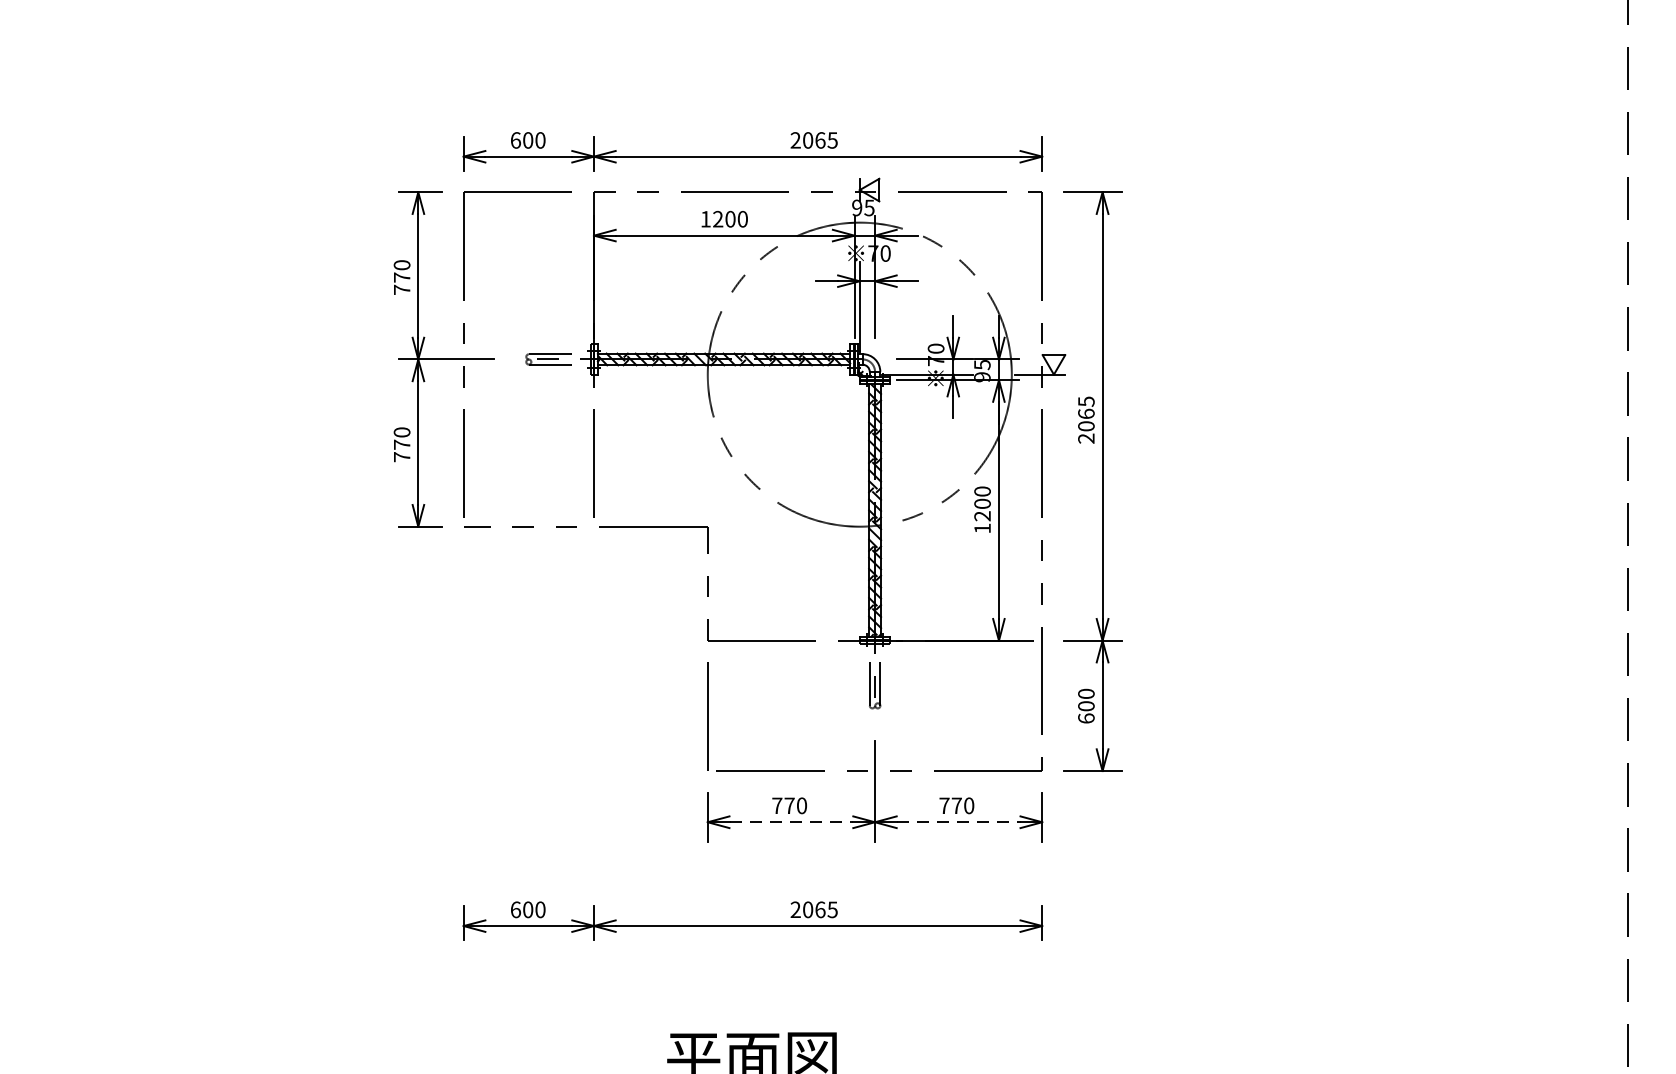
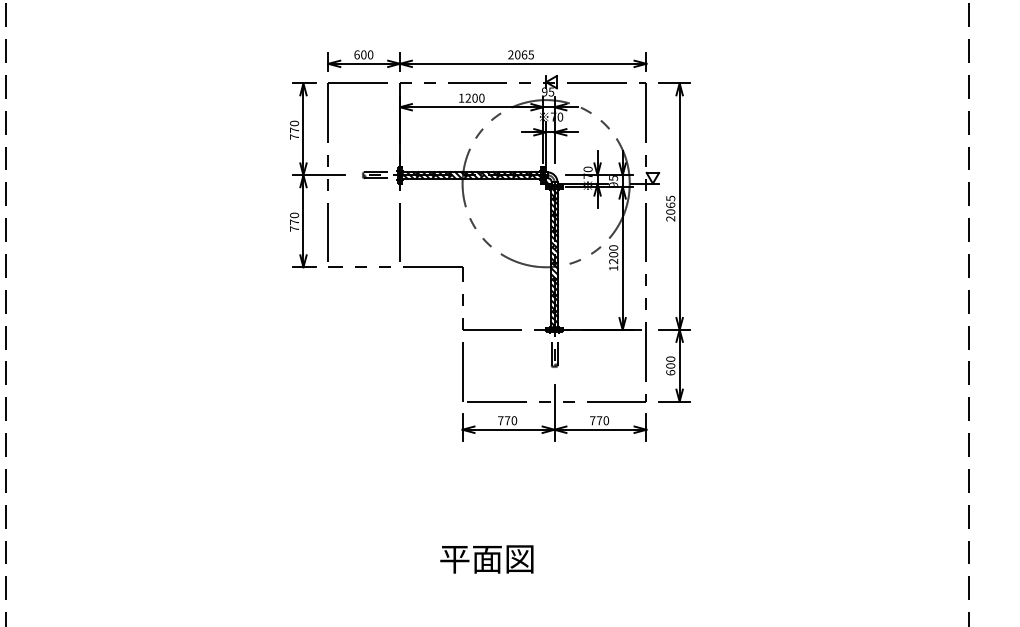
line: (793, 821) -> (509, 429), dashed -> solid
line: (958, 821) -> (600, 429), dashed -> solid
part: (753, 920) -> (487, 483), removed

